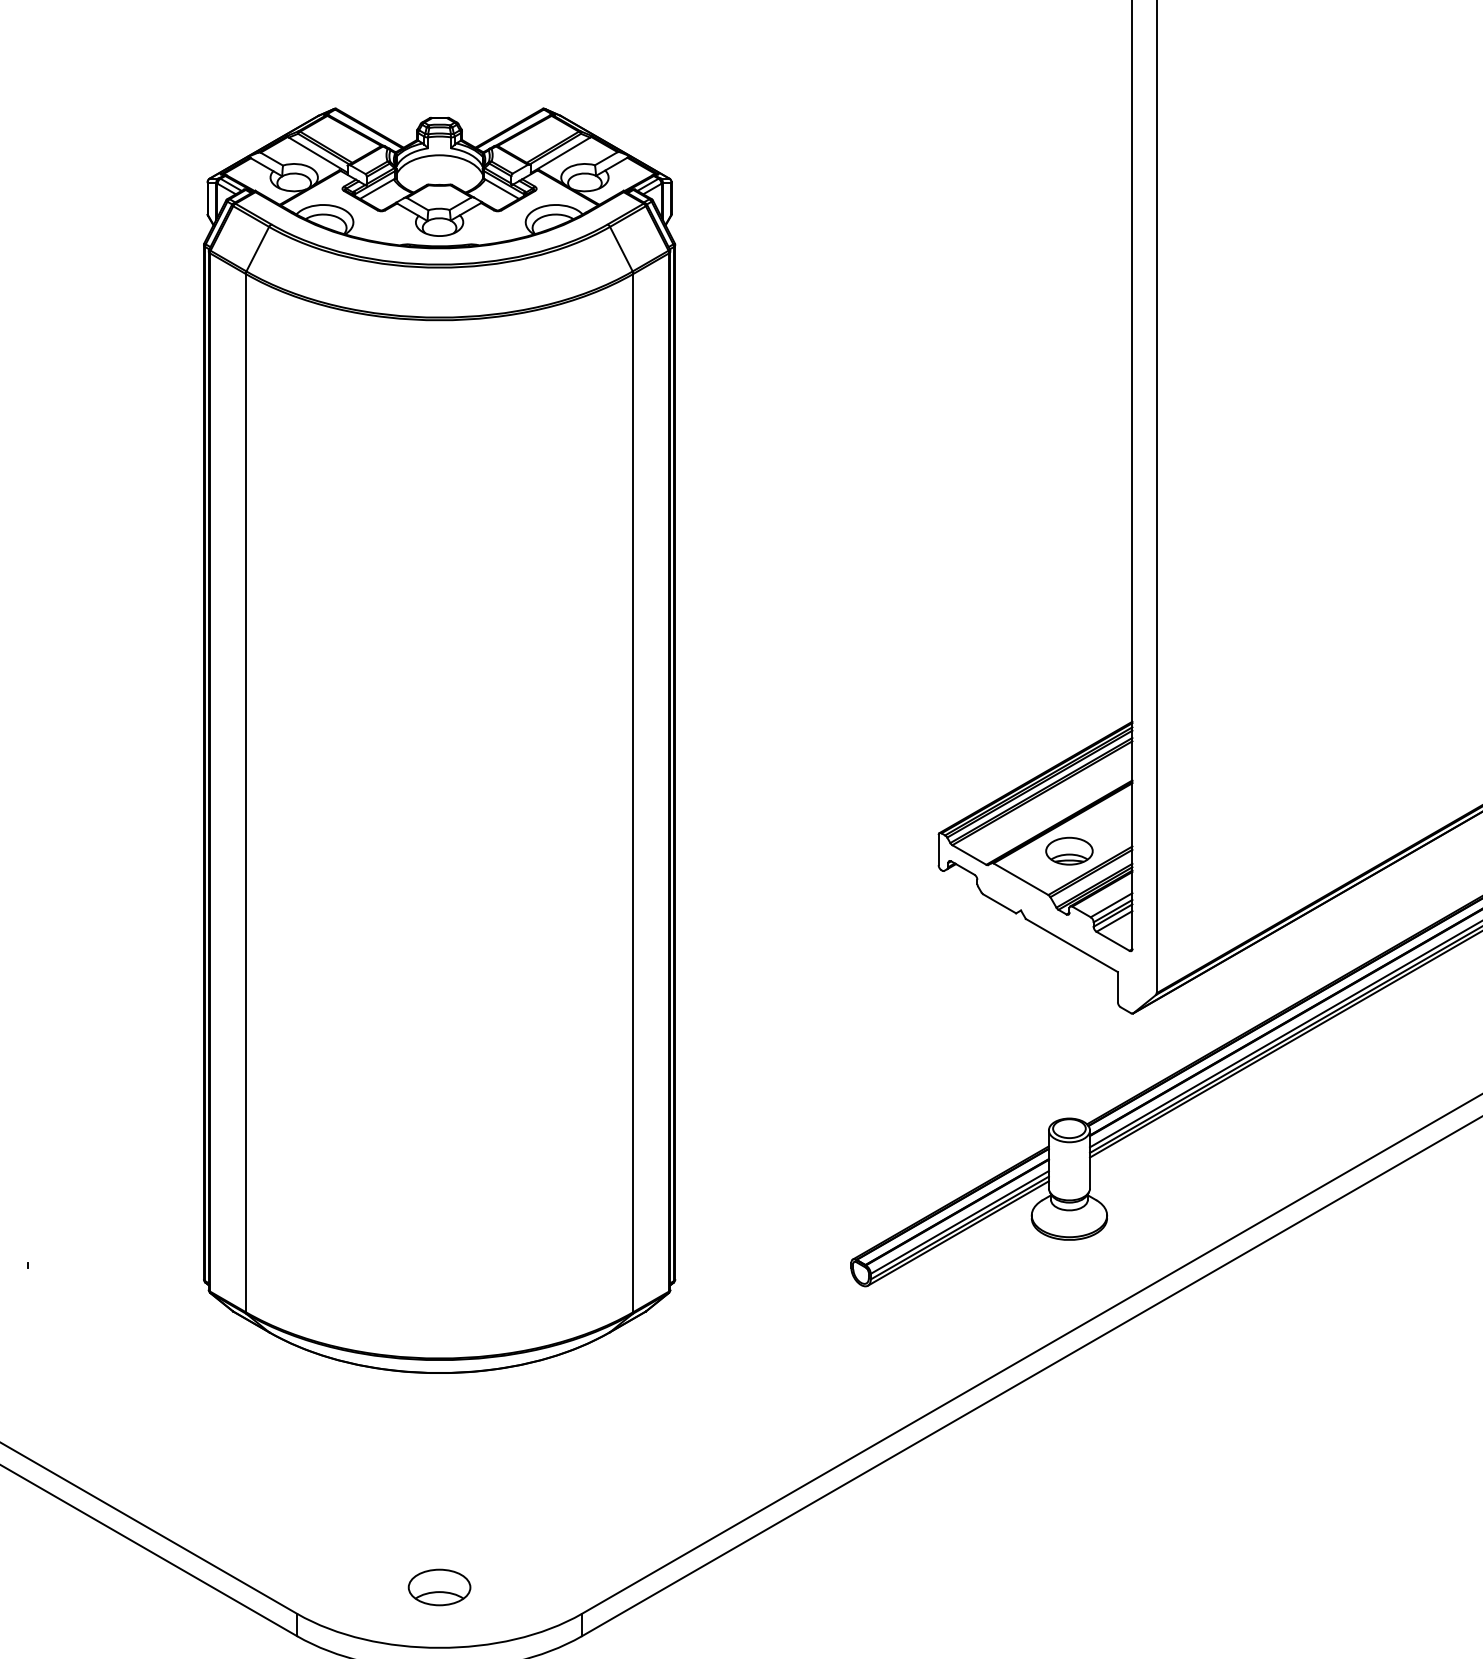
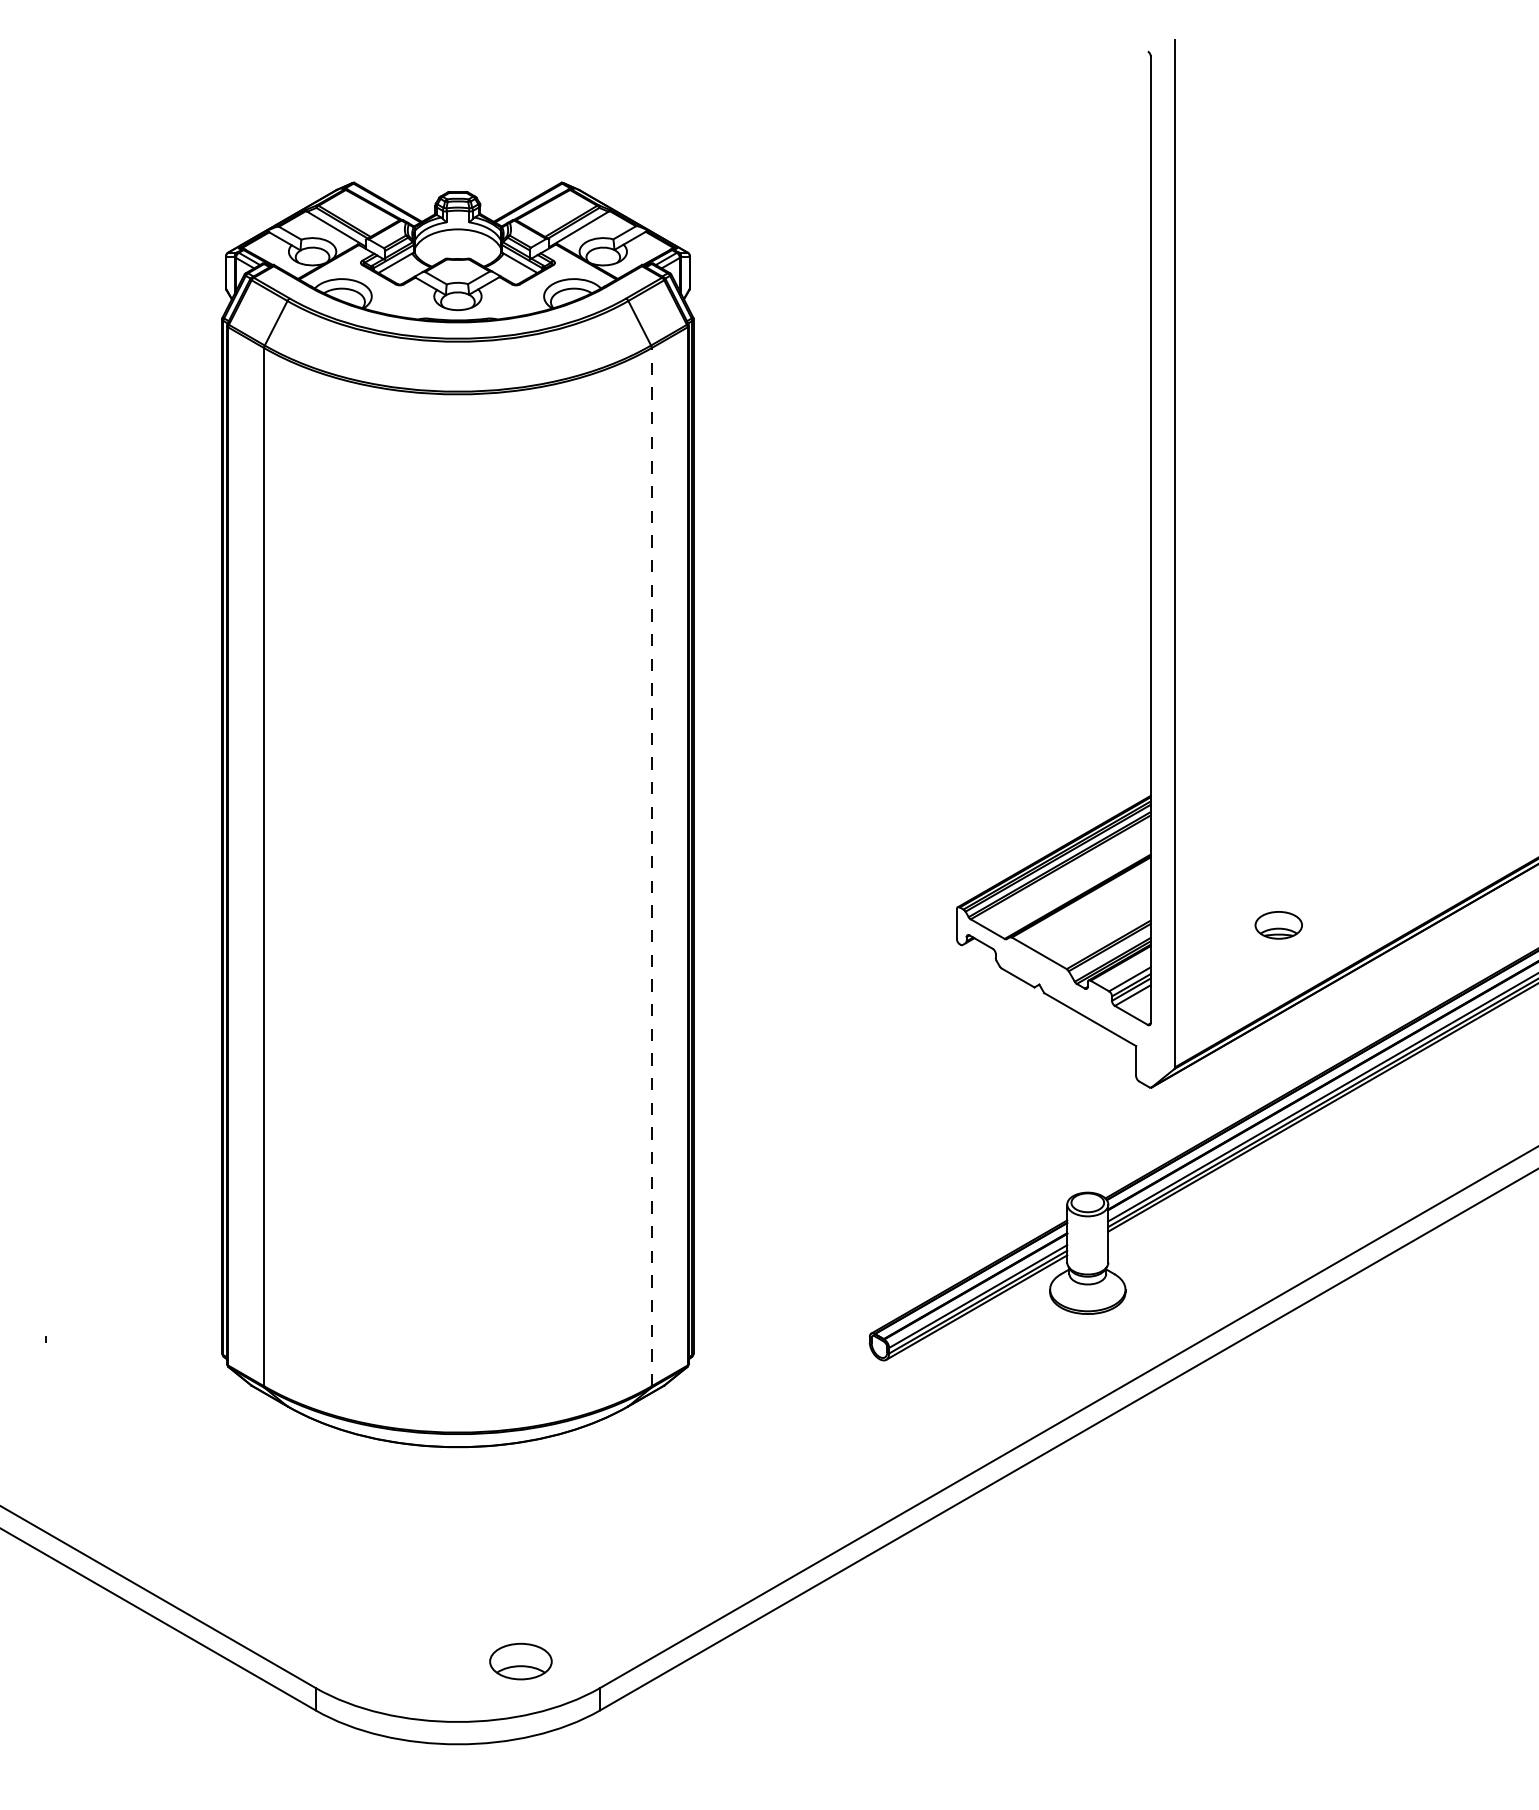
line: (633, 792) -> (651, 866), solid -> dashed
part: (1069, 851) -> (1278, 925), moved
part: (439, 1587) -> (520, 1661), moved

